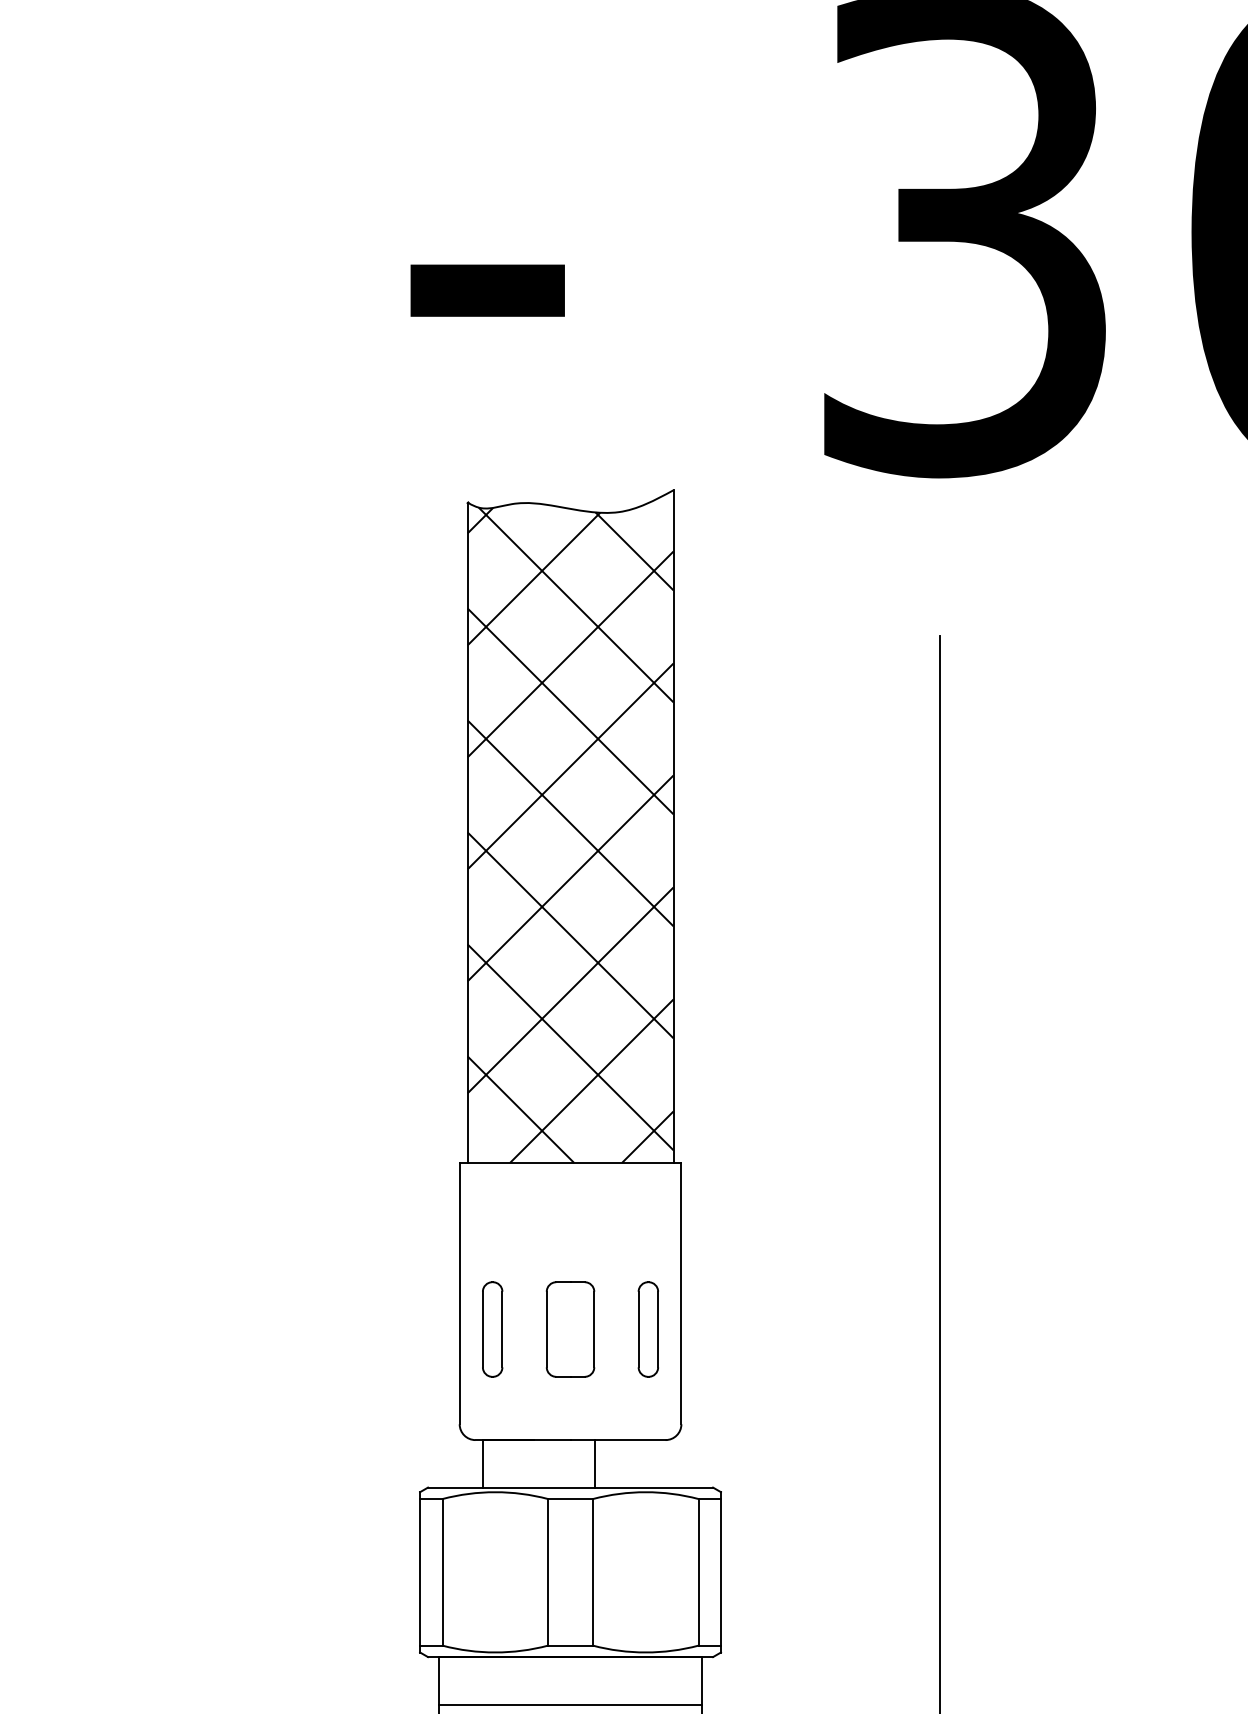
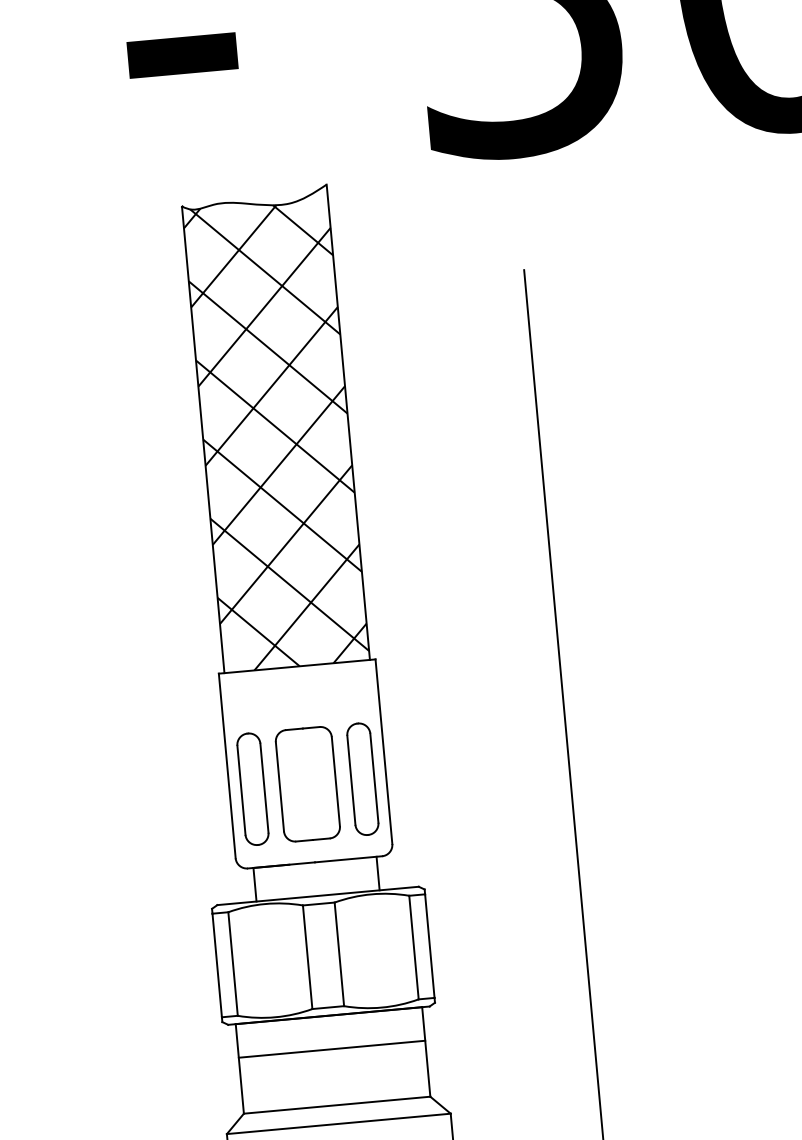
part: (492, 1329) -> (252, 789), size x1.67
part: (570, 1329) -> (307, 784), size x1.67
part: (648, 1329) -> (362, 779), size x1.67
line: (594, 1463) -> (377, 873), moved

